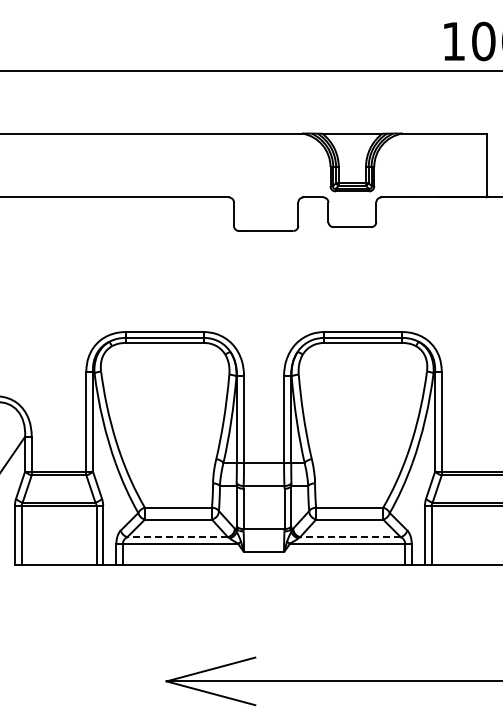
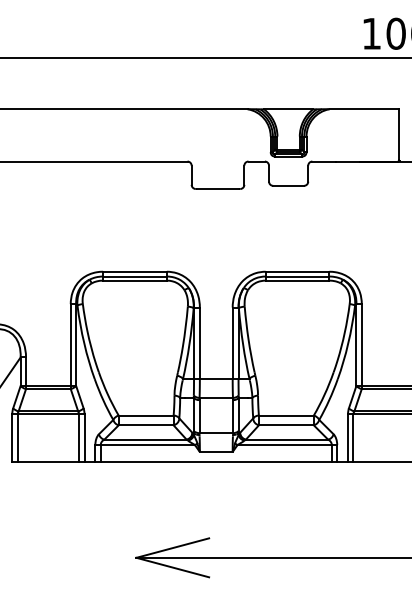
line: (177, 537) -> (145, 439), dashed -> solid
line: (349, 537) -> (286, 439), dashed -> solid

